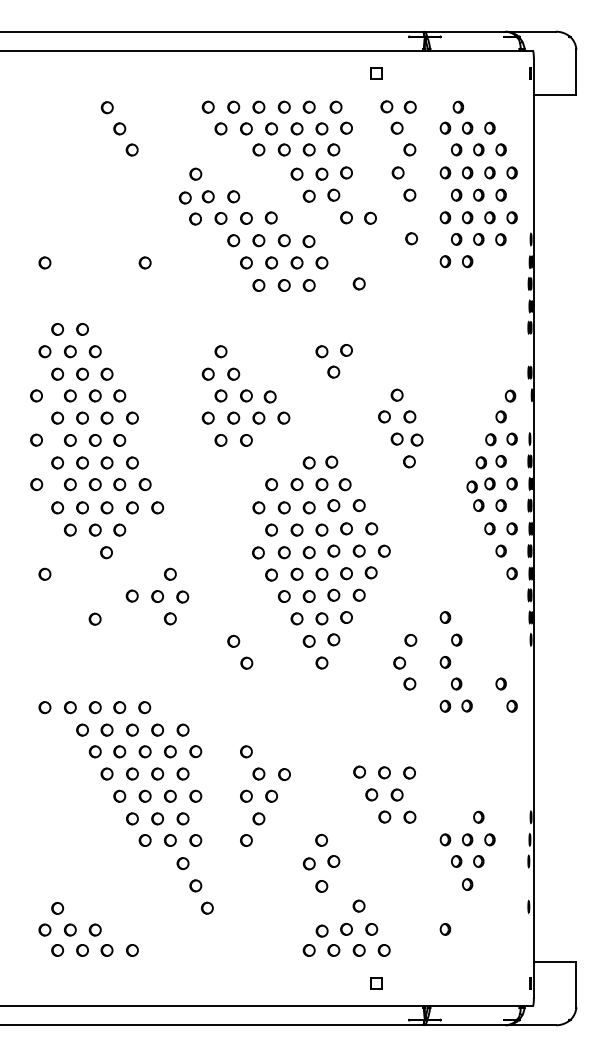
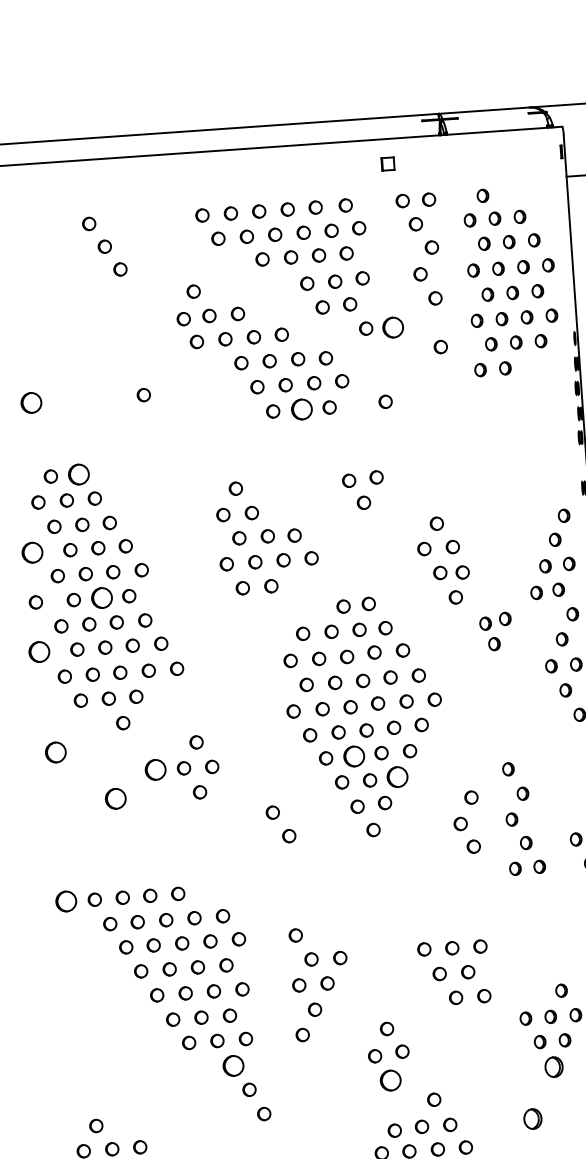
circle: (370, 217) -> (393, 326), size x1.6
circle: (44, 262) -> (30, 402), size x1.6
circle: (283, 285) -> (300, 409), size x1.6
circle: (82, 329) -> (78, 474), size x1.6
circle: (36, 395) -> (32, 552), size x1.6
circle: (94, 440) -> (100, 598), size x1.6
circle: (36, 484) -> (39, 652), size x1.6
part: (480, 494) -> (495, 631), moved
circle: (44, 573) -> (55, 751), size x1.6
circle: (131, 595) -> (154, 769), size x1.6
circle: (308, 596) -> (353, 756), size x1.6
circle: (346, 617) -> (397, 777), size x1.6
circle: (94, 618) -> (114, 797), size x1.6
circle: (44, 707) -> (65, 901), size x1.6
circle: (182, 863) -> (232, 1065), size x1.6
part: (467, 884) -> (554, 1067), size x1.6
circle: (321, 886) -> (390, 1080), size x1.6
part: (445, 929) -> (533, 1119), size x1.6

